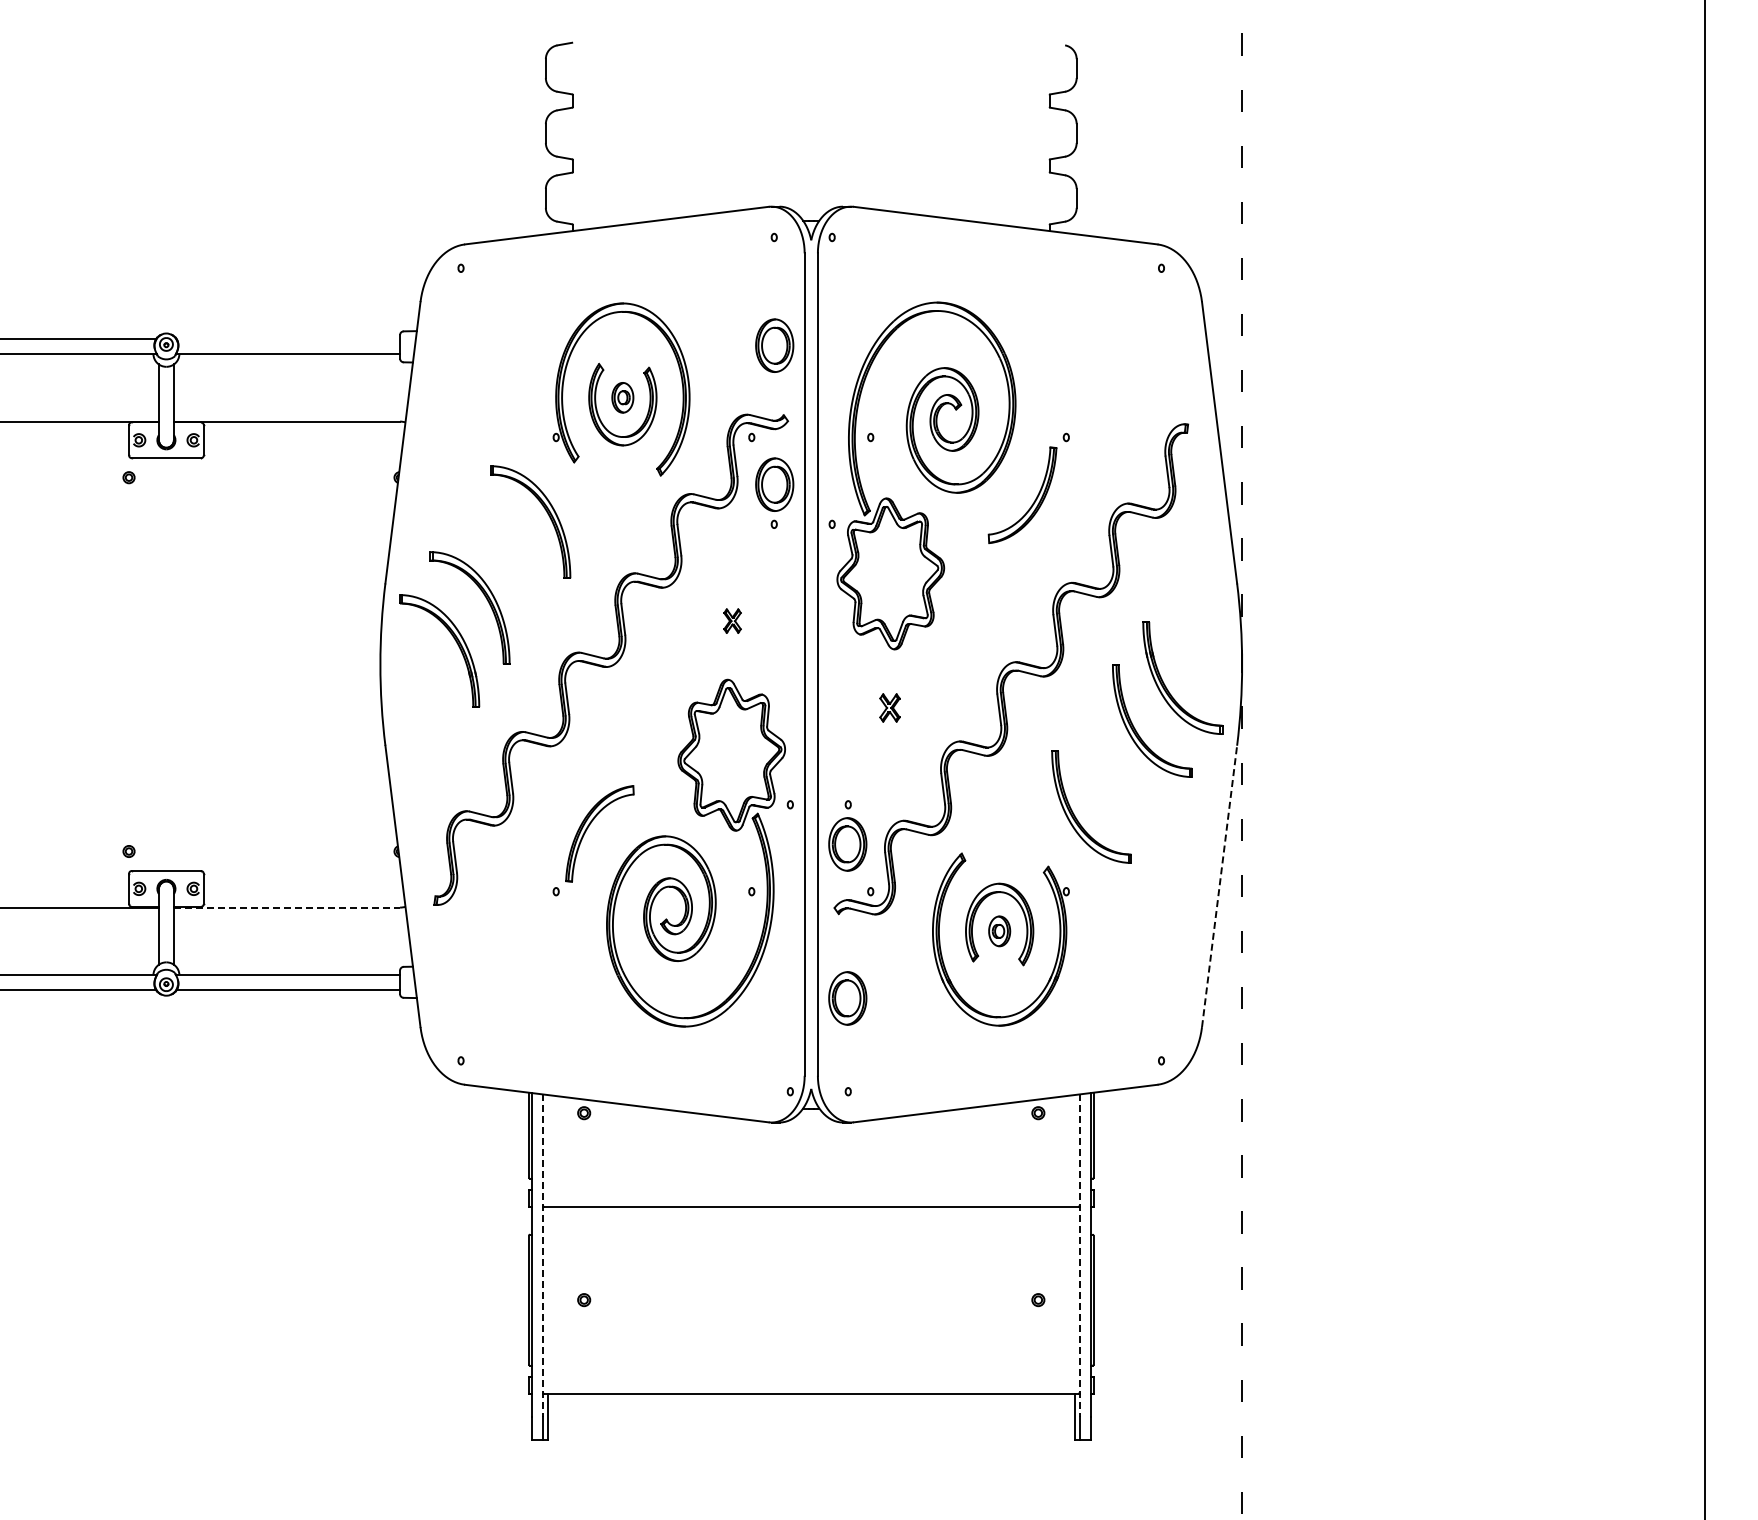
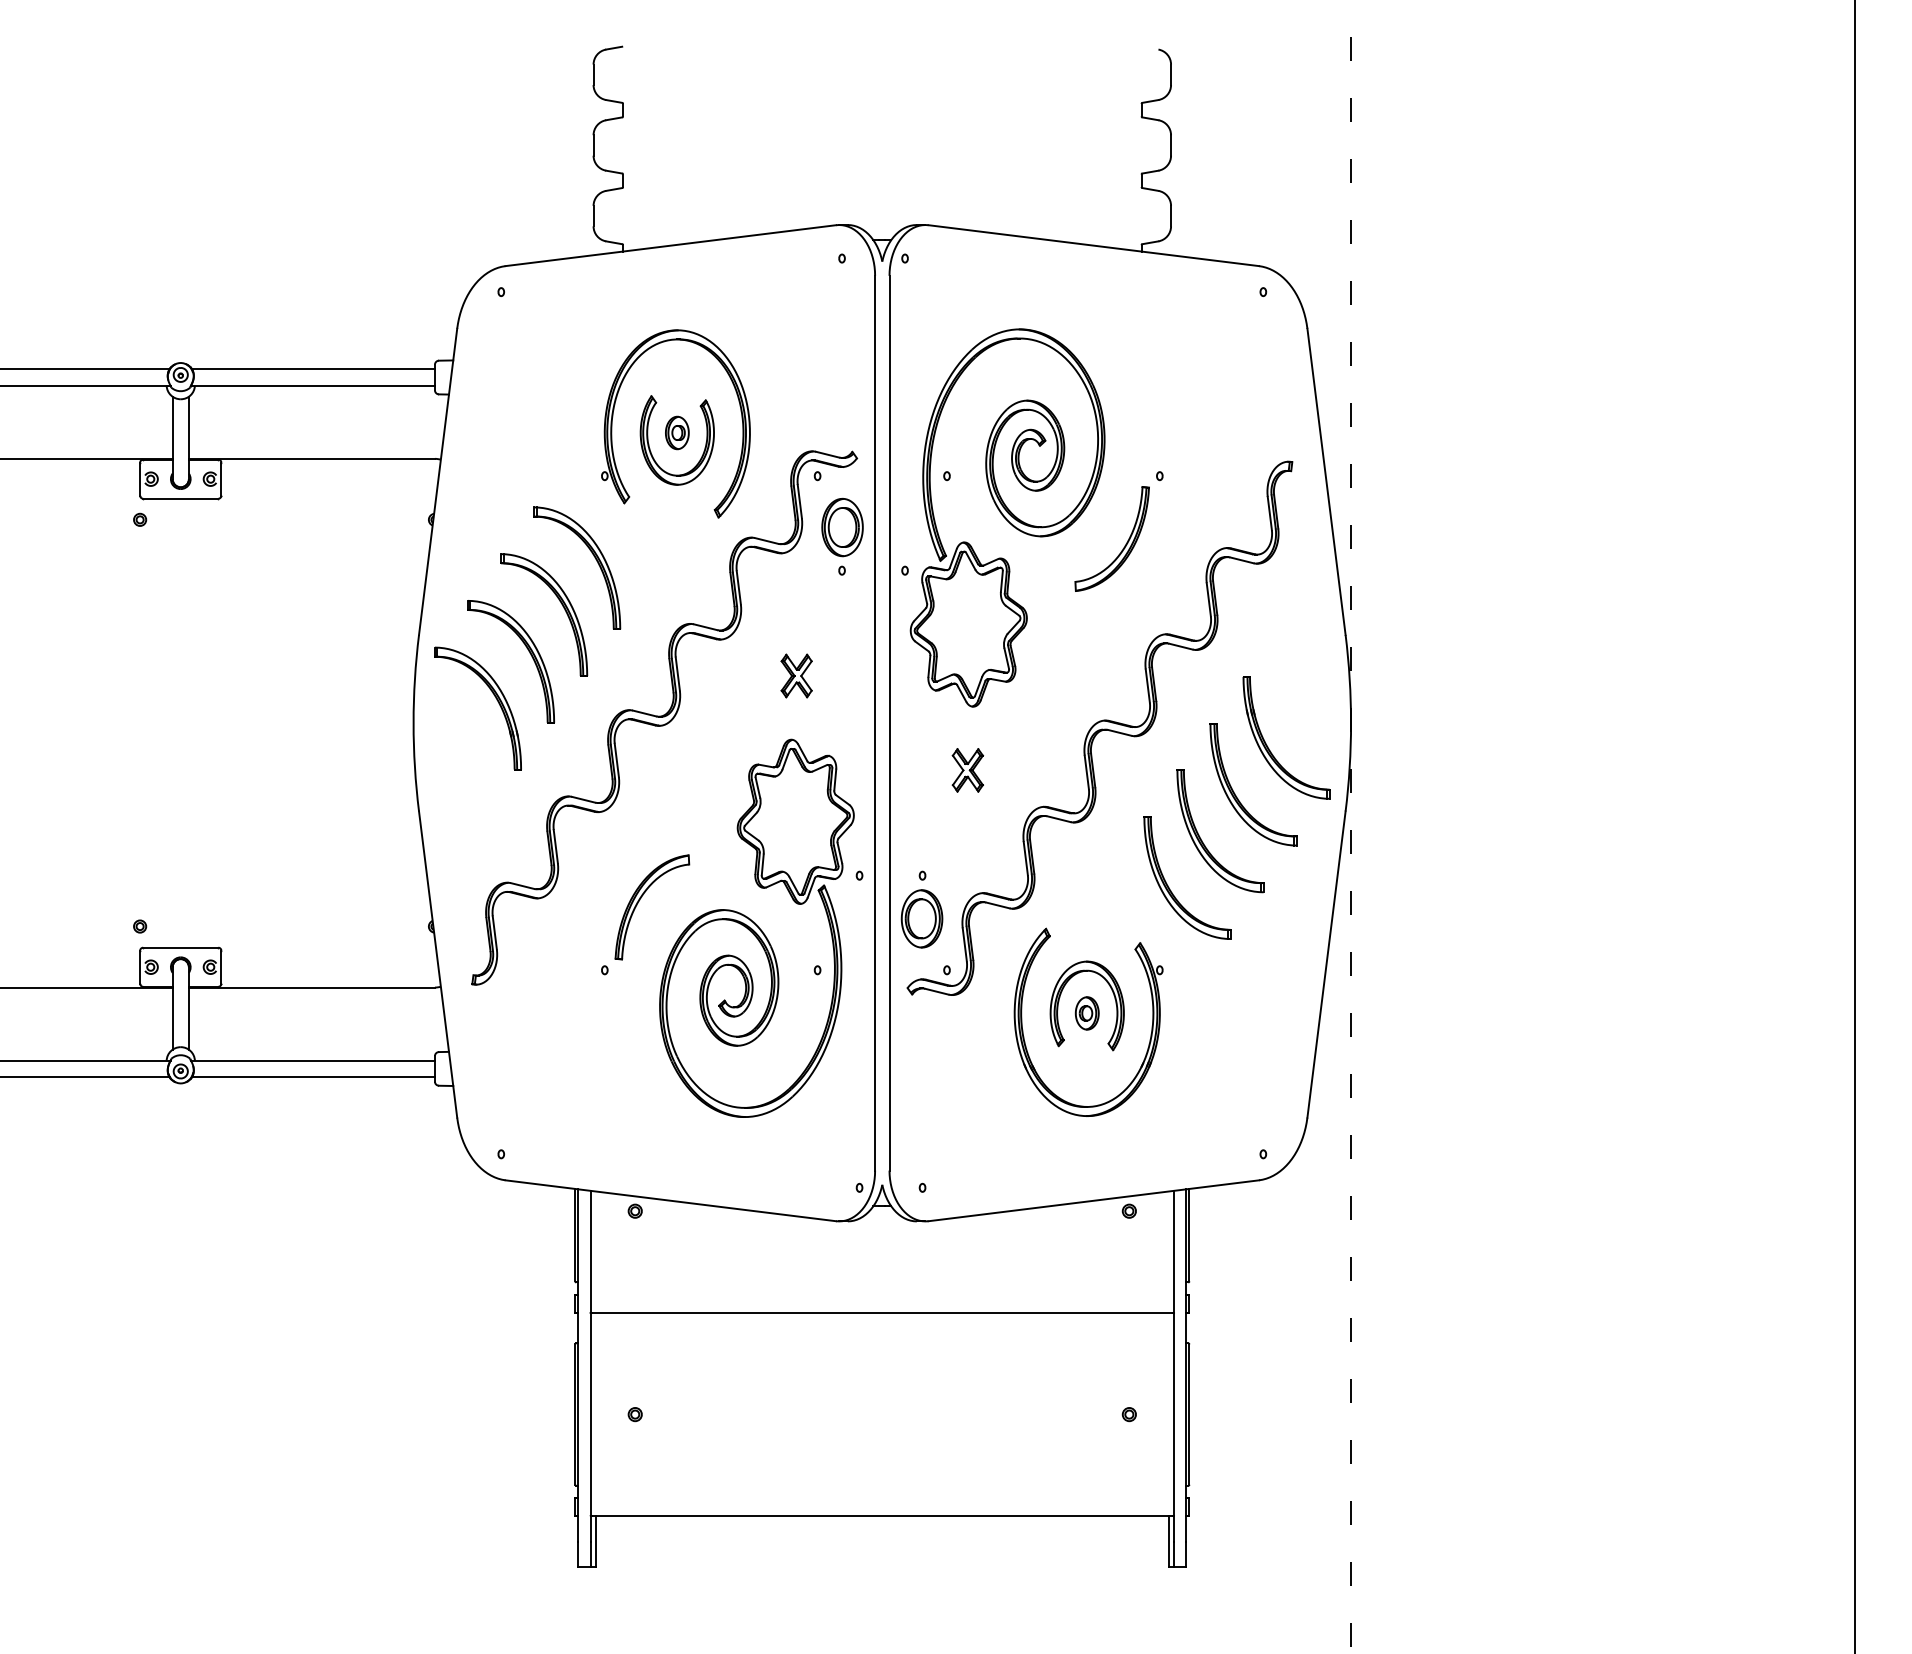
line: (288, 339) -> (313, 369), added
part: (774, 345) -> (842, 376), removed
part: (516, 556) -> (561, 605), added
part: (732, 620) -> (796, 675), size x1.67
part: (889, 707) -> (967, 769), size x1.43
part: (1106, 773) -> (1203, 841), added
line: (1219, 886) -> (1326, 964), dashed -> solid
line: (287, 907) -> (312, 987), dashed -> solid
part: (847, 998) -> (921, 1086), removed
line: (543, 1256) -> (591, 1367), dashed -> solid
line: (1079, 1256) -> (1174, 1367), dashed -> solid

